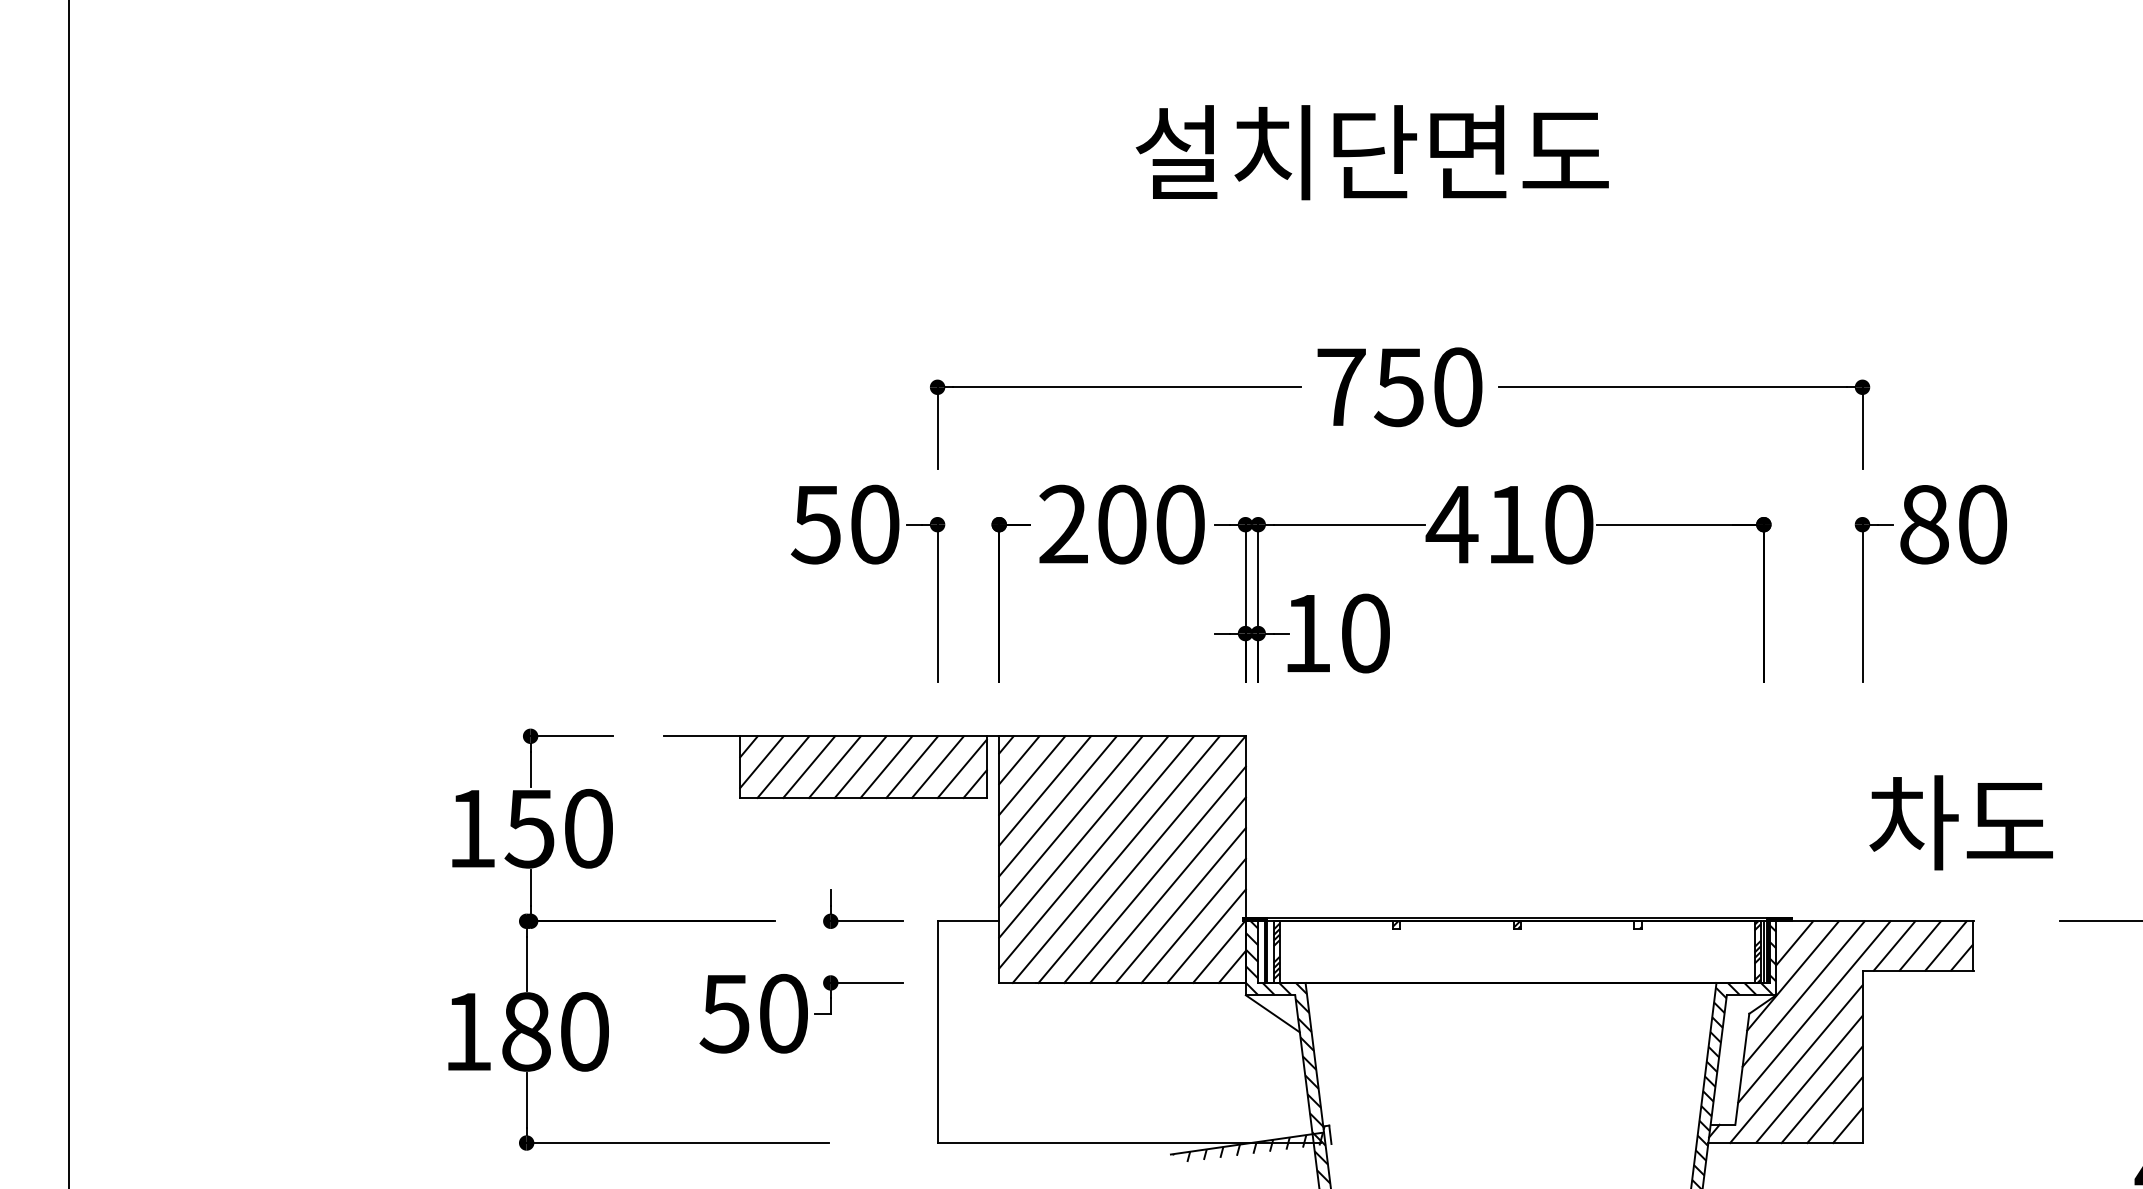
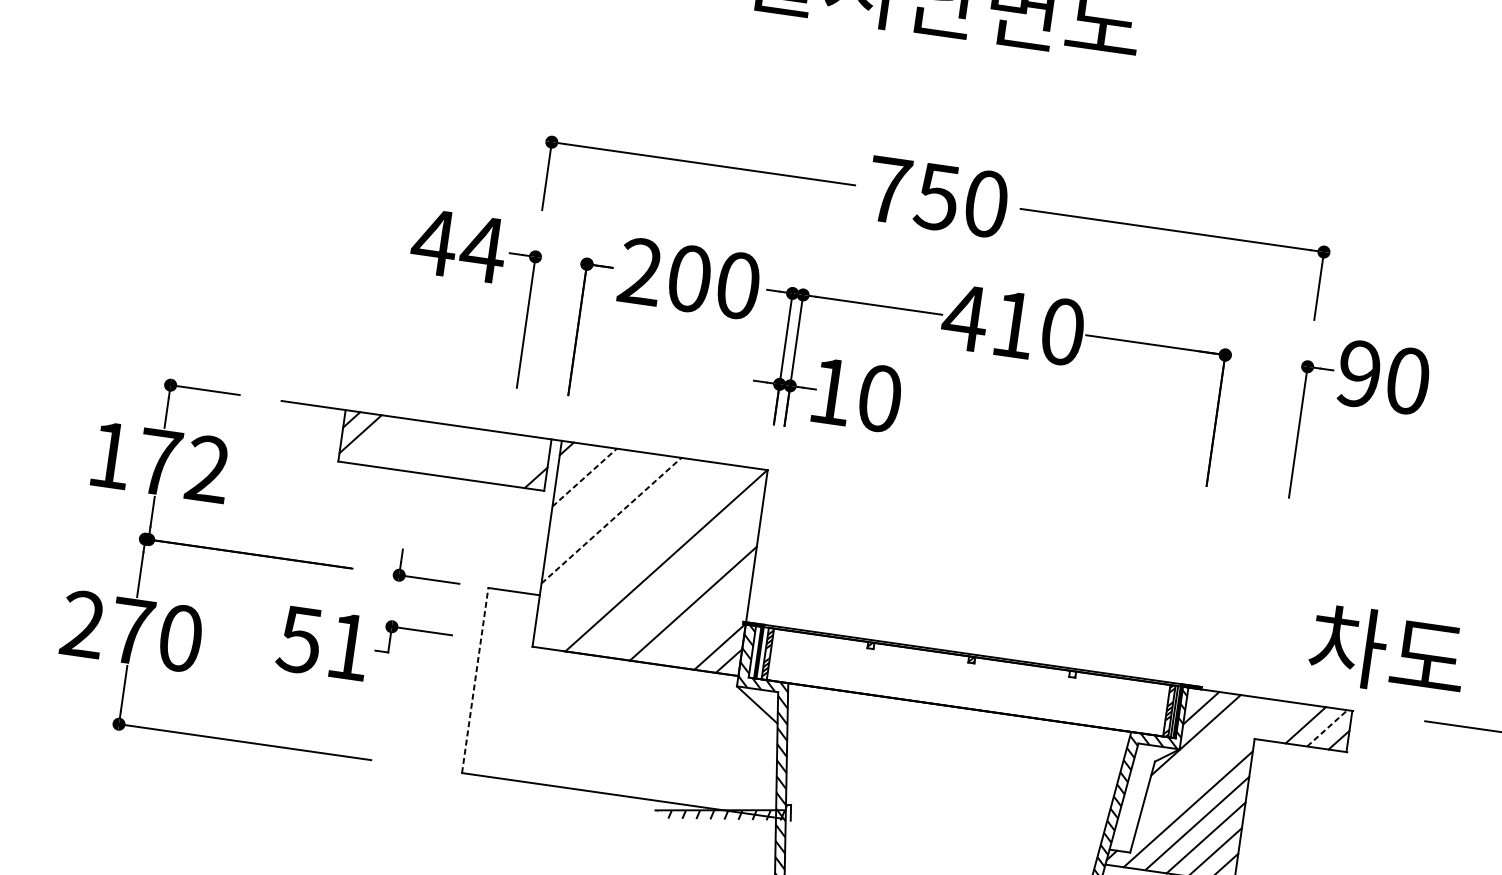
text: (845, 524) -> (458, 245), 50 -> 44
text: (1924, 524) -> (1359, 373), 80 -> 90
line: (1019, 760) -> (575, 463), removed
line: (783, 766) -> (378, 440), removed
line: (809, 766) -> (399, 443), removed
line: (834, 766) -> (420, 446), removed
line: (860, 766) -> (442, 449), removed
line: (886, 766) -> (464, 452), removed
line: (912, 766) -> (485, 455), removed
line: (937, 766) -> (506, 458), removed
line: (961, 768) -> (526, 463), removed
line: (1032, 775) -> (584, 477), solid -> dashed
line: (1044, 790) -> (593, 491), removed
line: (1057, 806) -> (602, 506), removed
line: (1071, 821) -> (612, 520), solid -> dashed
text: (1960, 822) -> (1387, 651), moved
text: (558, 828) -> (182, 465), 150 -> 172
line: (1083, 836) -> (620, 534), removed
line: (1096, 852) -> (629, 549), removed
line: (1115, 859) -> (644, 557), removed
line: (1154, 874) -> (675, 574), removed
line: (1167, 889) -> (684, 588), removed
line: (1193, 920) -> (702, 617), removed
line: (1206, 935) -> (711, 631), removed
line: (1894, 945) -> (1284, 721), removed
line: (1946, 945) -> (1327, 728), solid -> dashed
line: (1803, 993) -> (1202, 751), removed
line: (1814, 1011) -> (1209, 767), removed
text: (783, 1013) -> (348, 646), 50 -> 51
text: (496, 1031) -> (107, 627), 180 -> 270
line: (937, 1032) -> (475, 680), solid -> dashed

